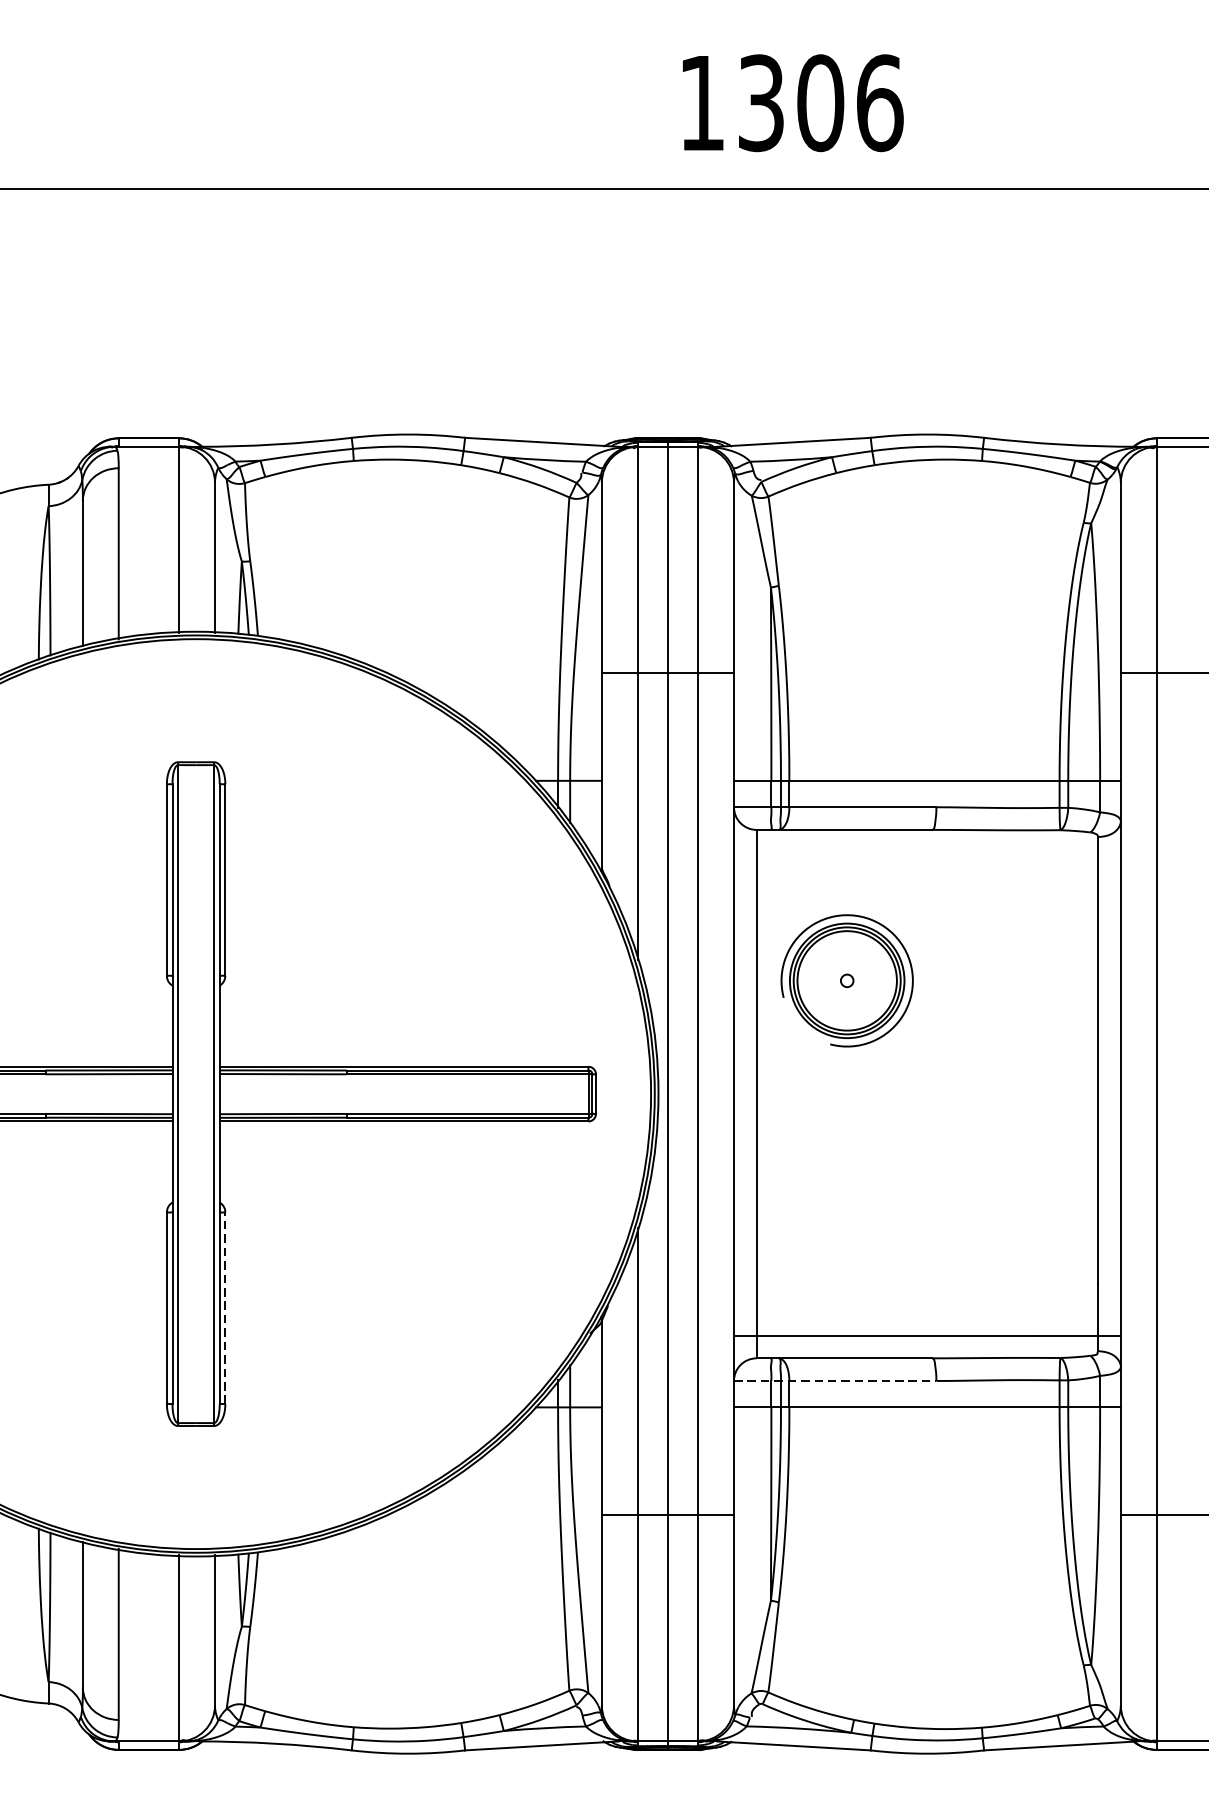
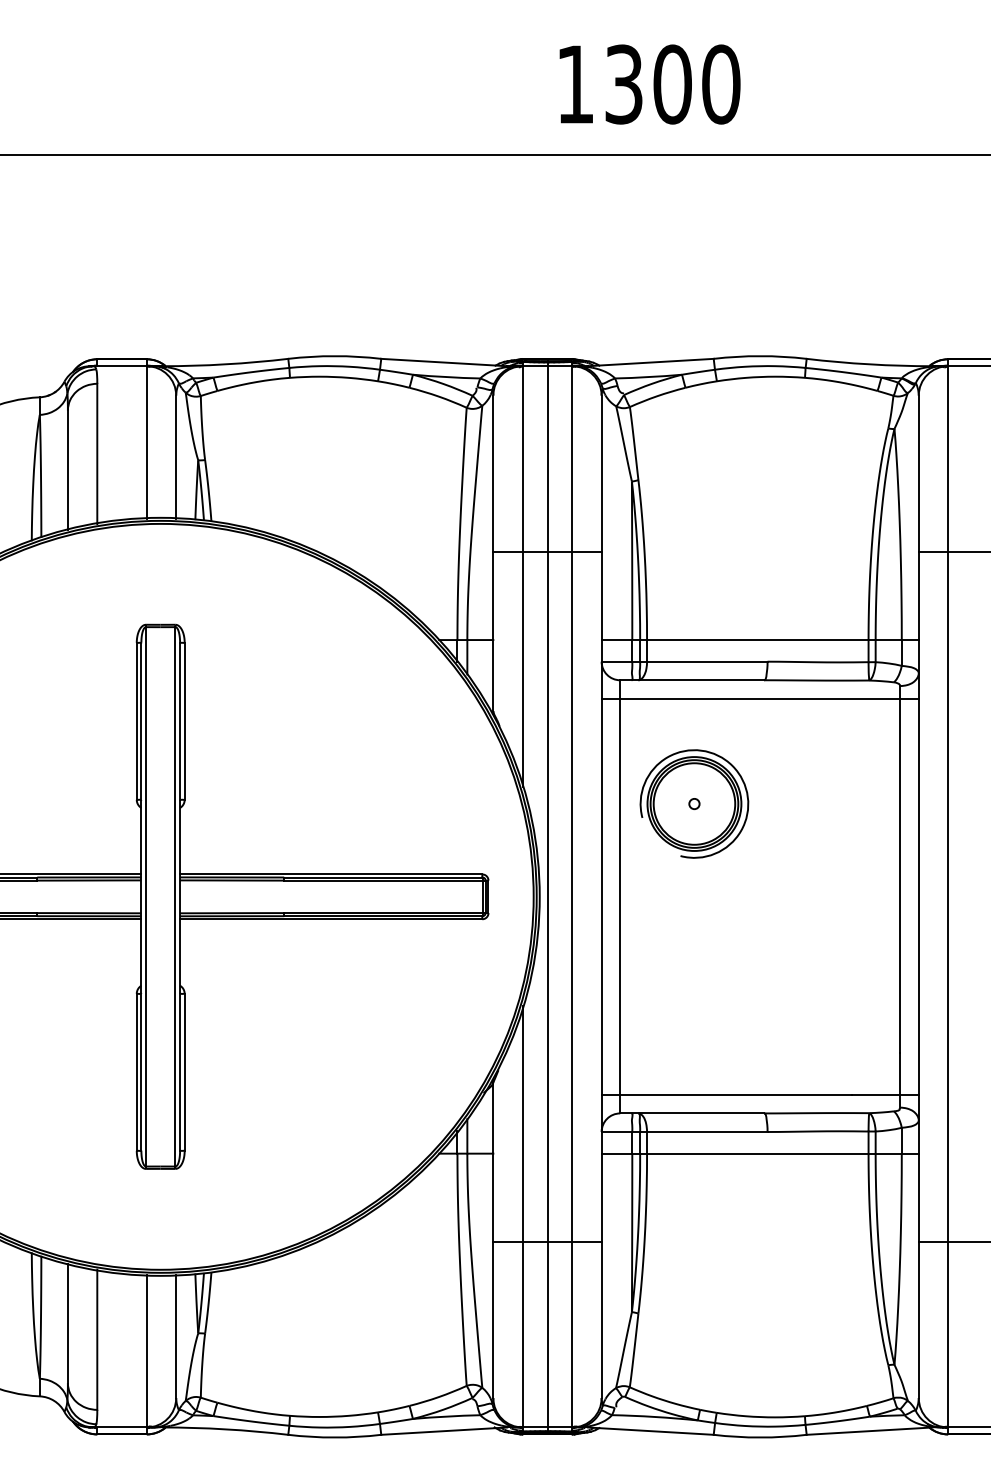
text: (880, 103) -> (721, 84), 1306 -> 1300
line: (926, 852) -> (759, 698), added
line: (225, 1307) -> (184, 1071), dashed -> solid
line: (835, 1381) -> (684, 1132), dashed -> solid

